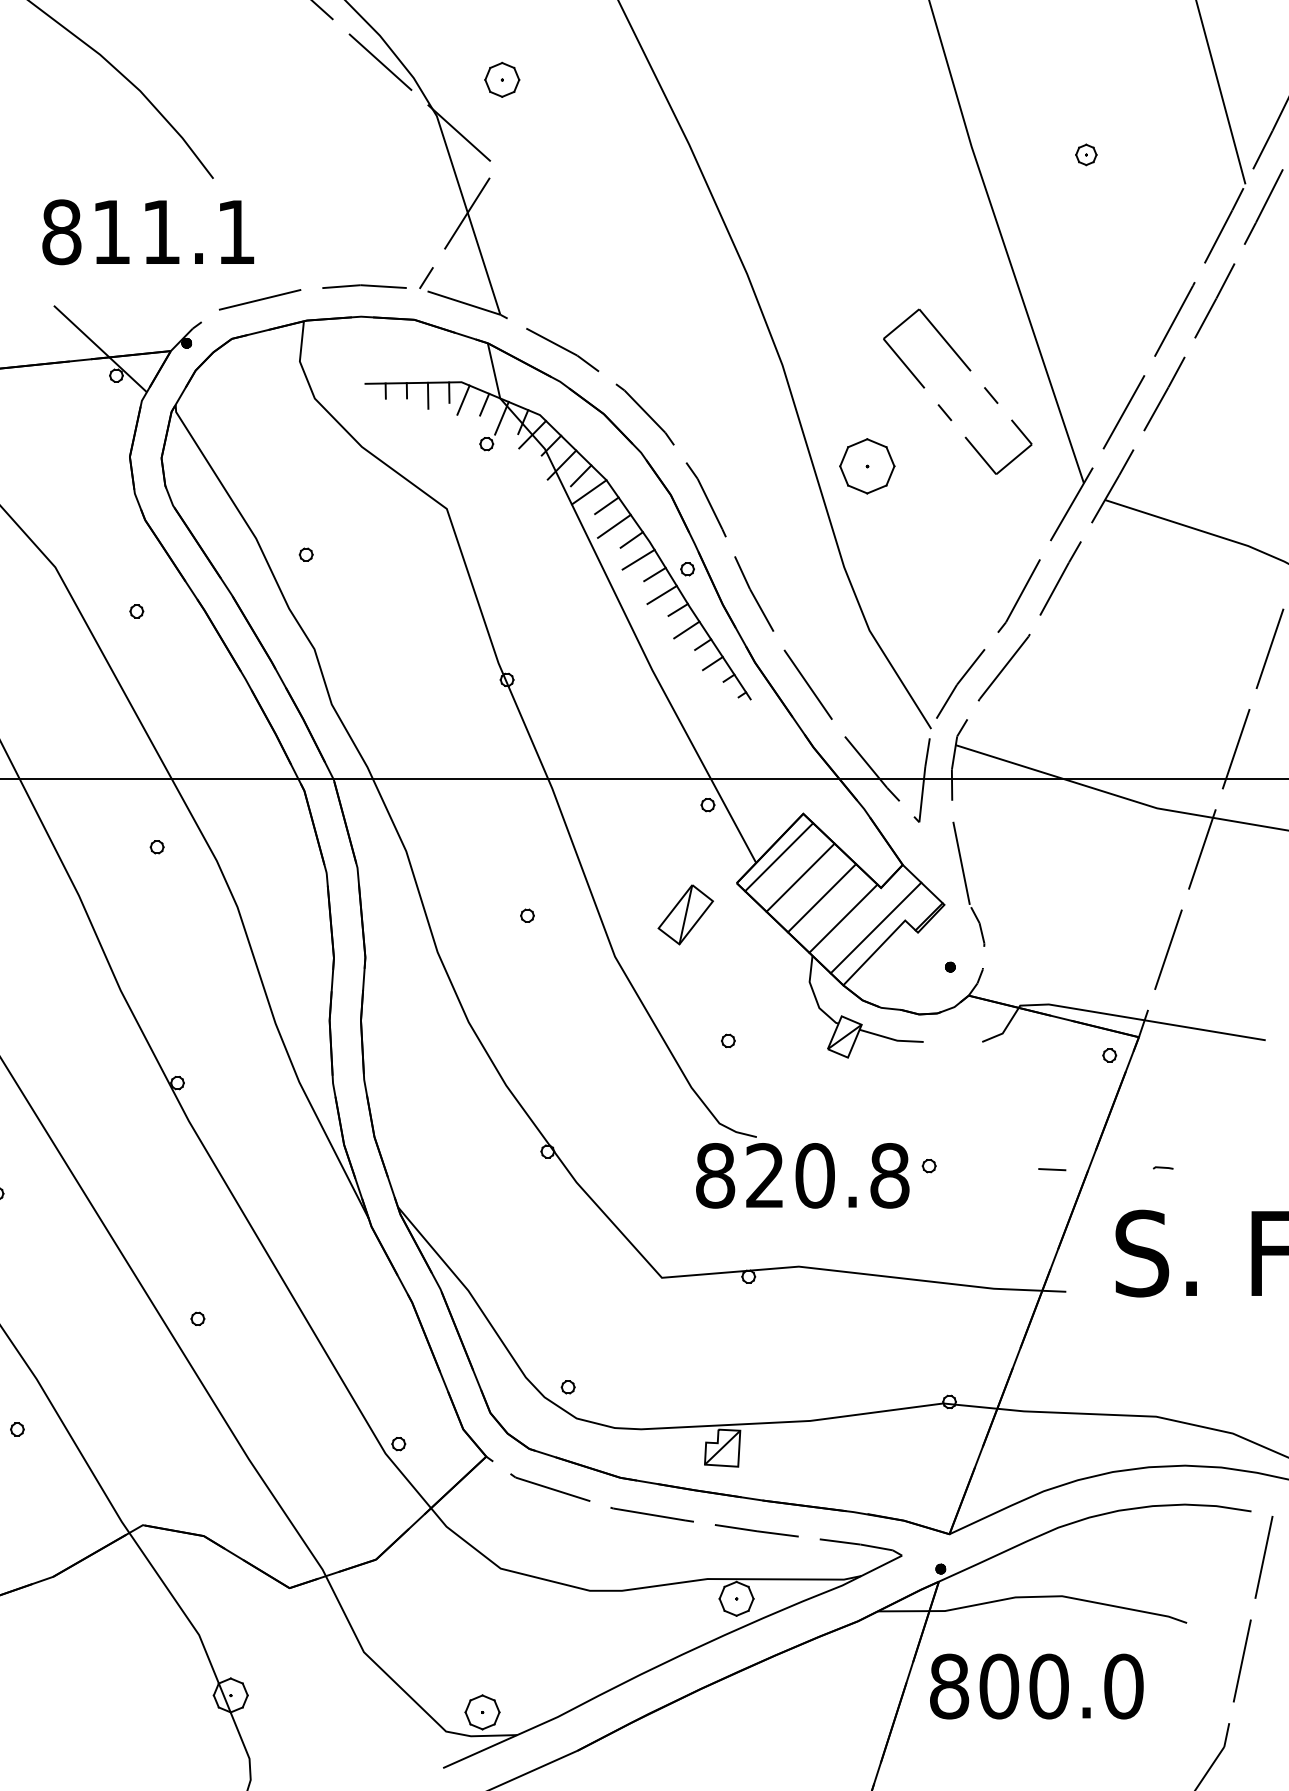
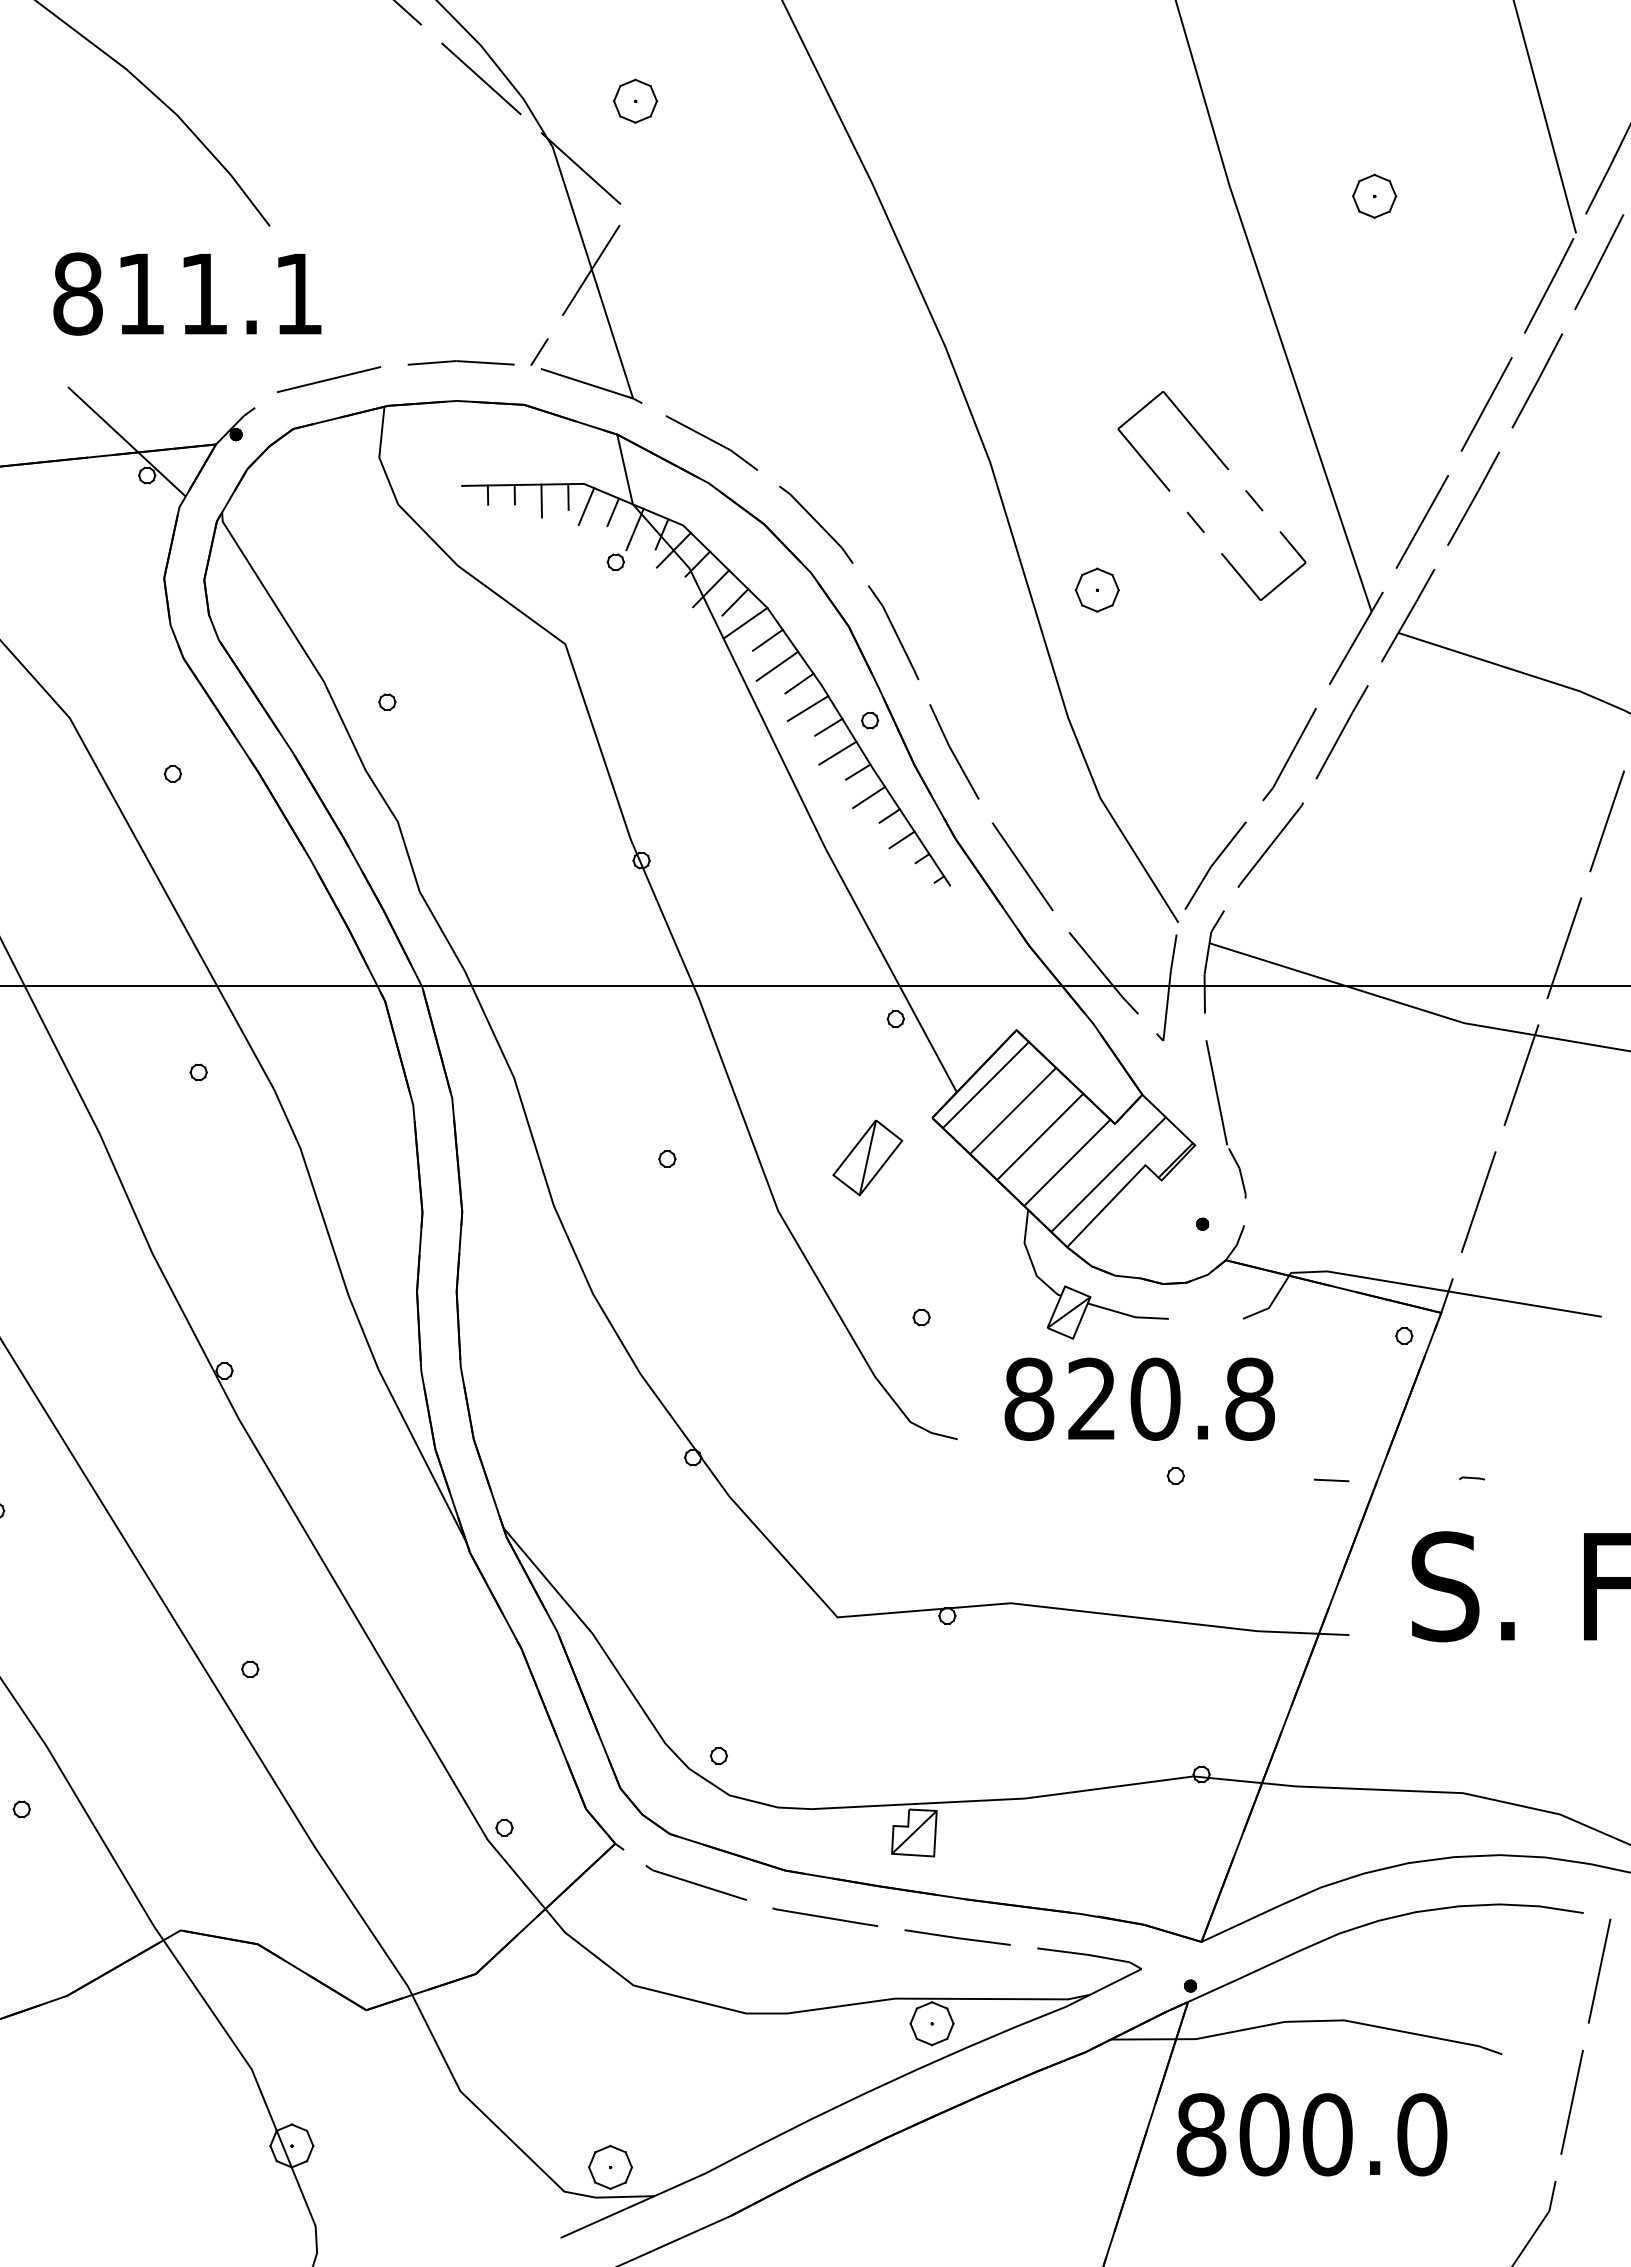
part: (1086, 154) -> (1374, 195), size x1.67
part: (866, 465) -> (1096, 589), size x0.62
text: (802, 1175) -> (1139, 1398), moved

